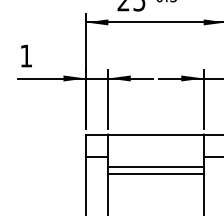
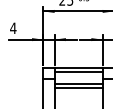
text: (26, 54) -> (13, 27), 1 -> 4
line: (155, 141) -> (78, 71), added

